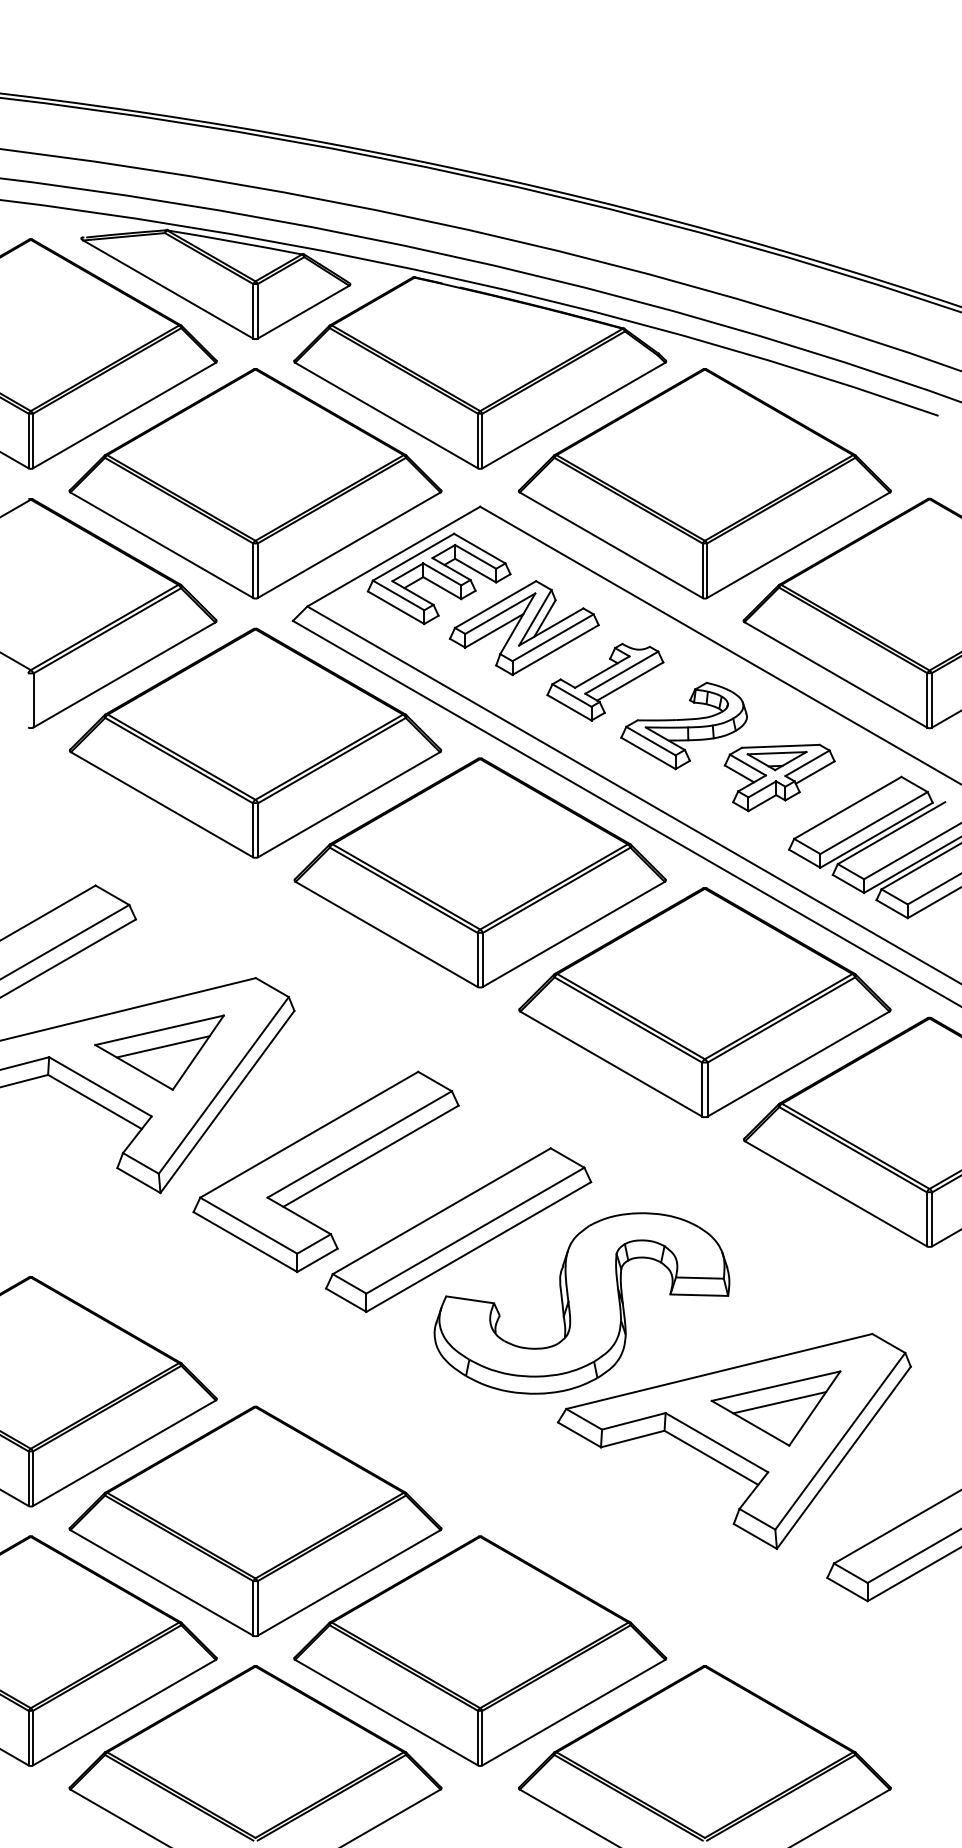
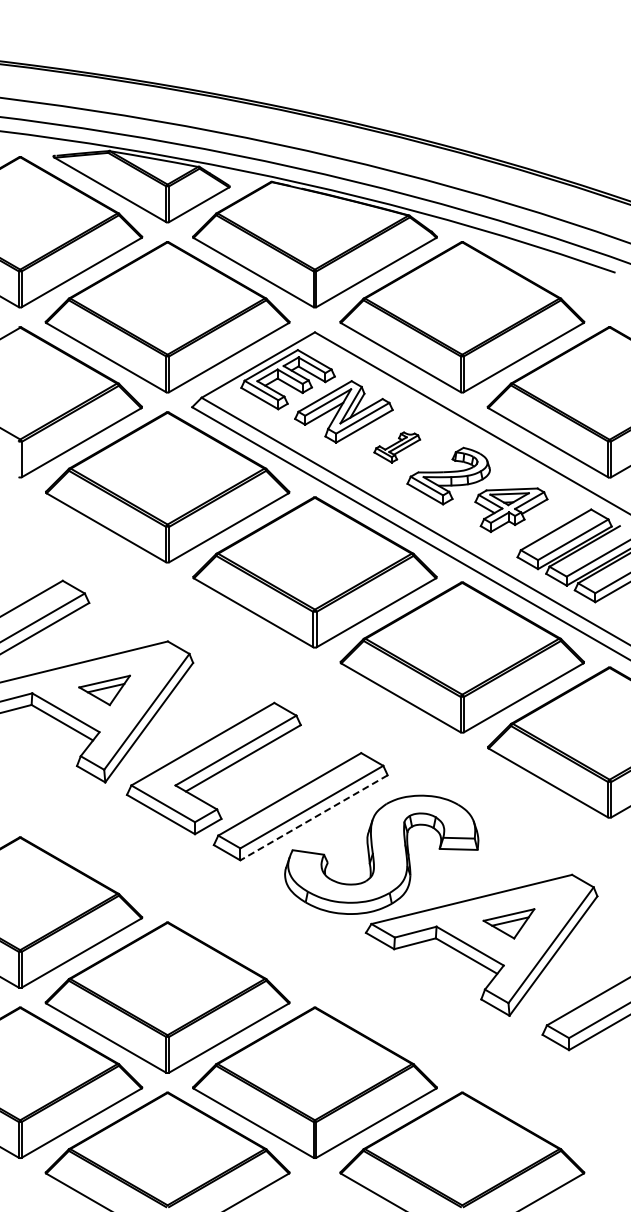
part: (606, 682) -> (397, 447), size x0.6
part: (159, 1052) -> (104, 690), size x0.6
line: (477, 1248) -> (313, 818), solid -> dashed
part: (775, 1408) -> (508, 923), size x0.6

